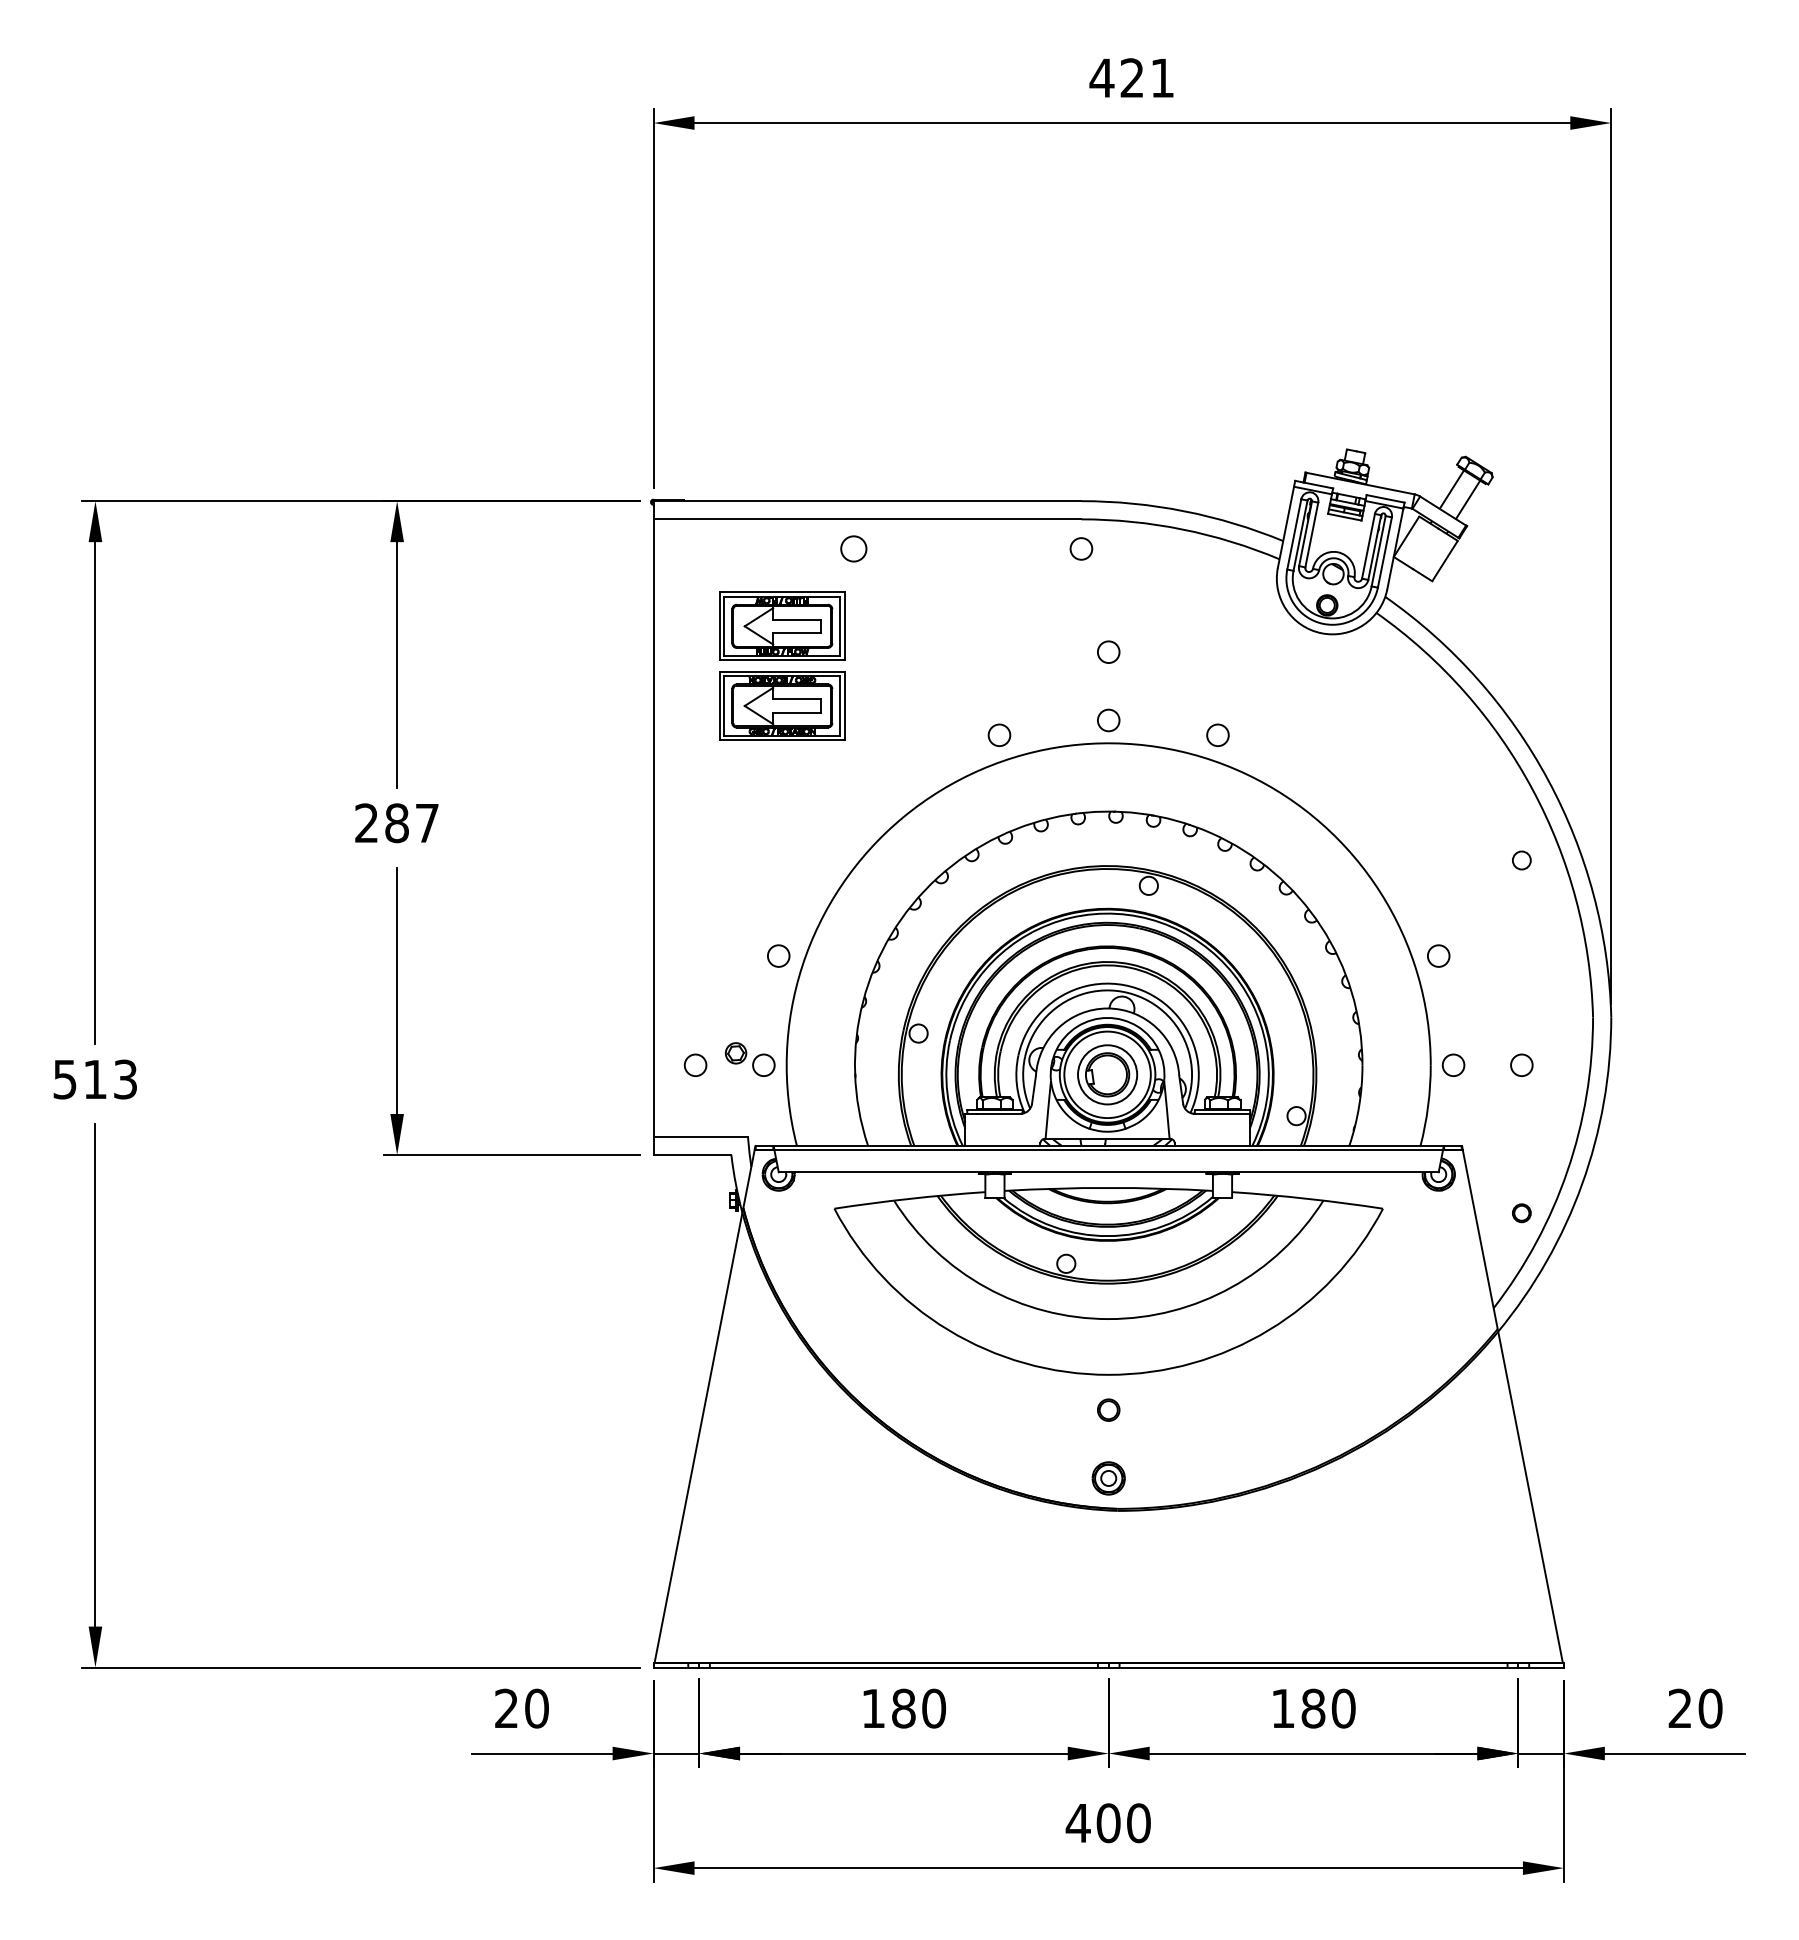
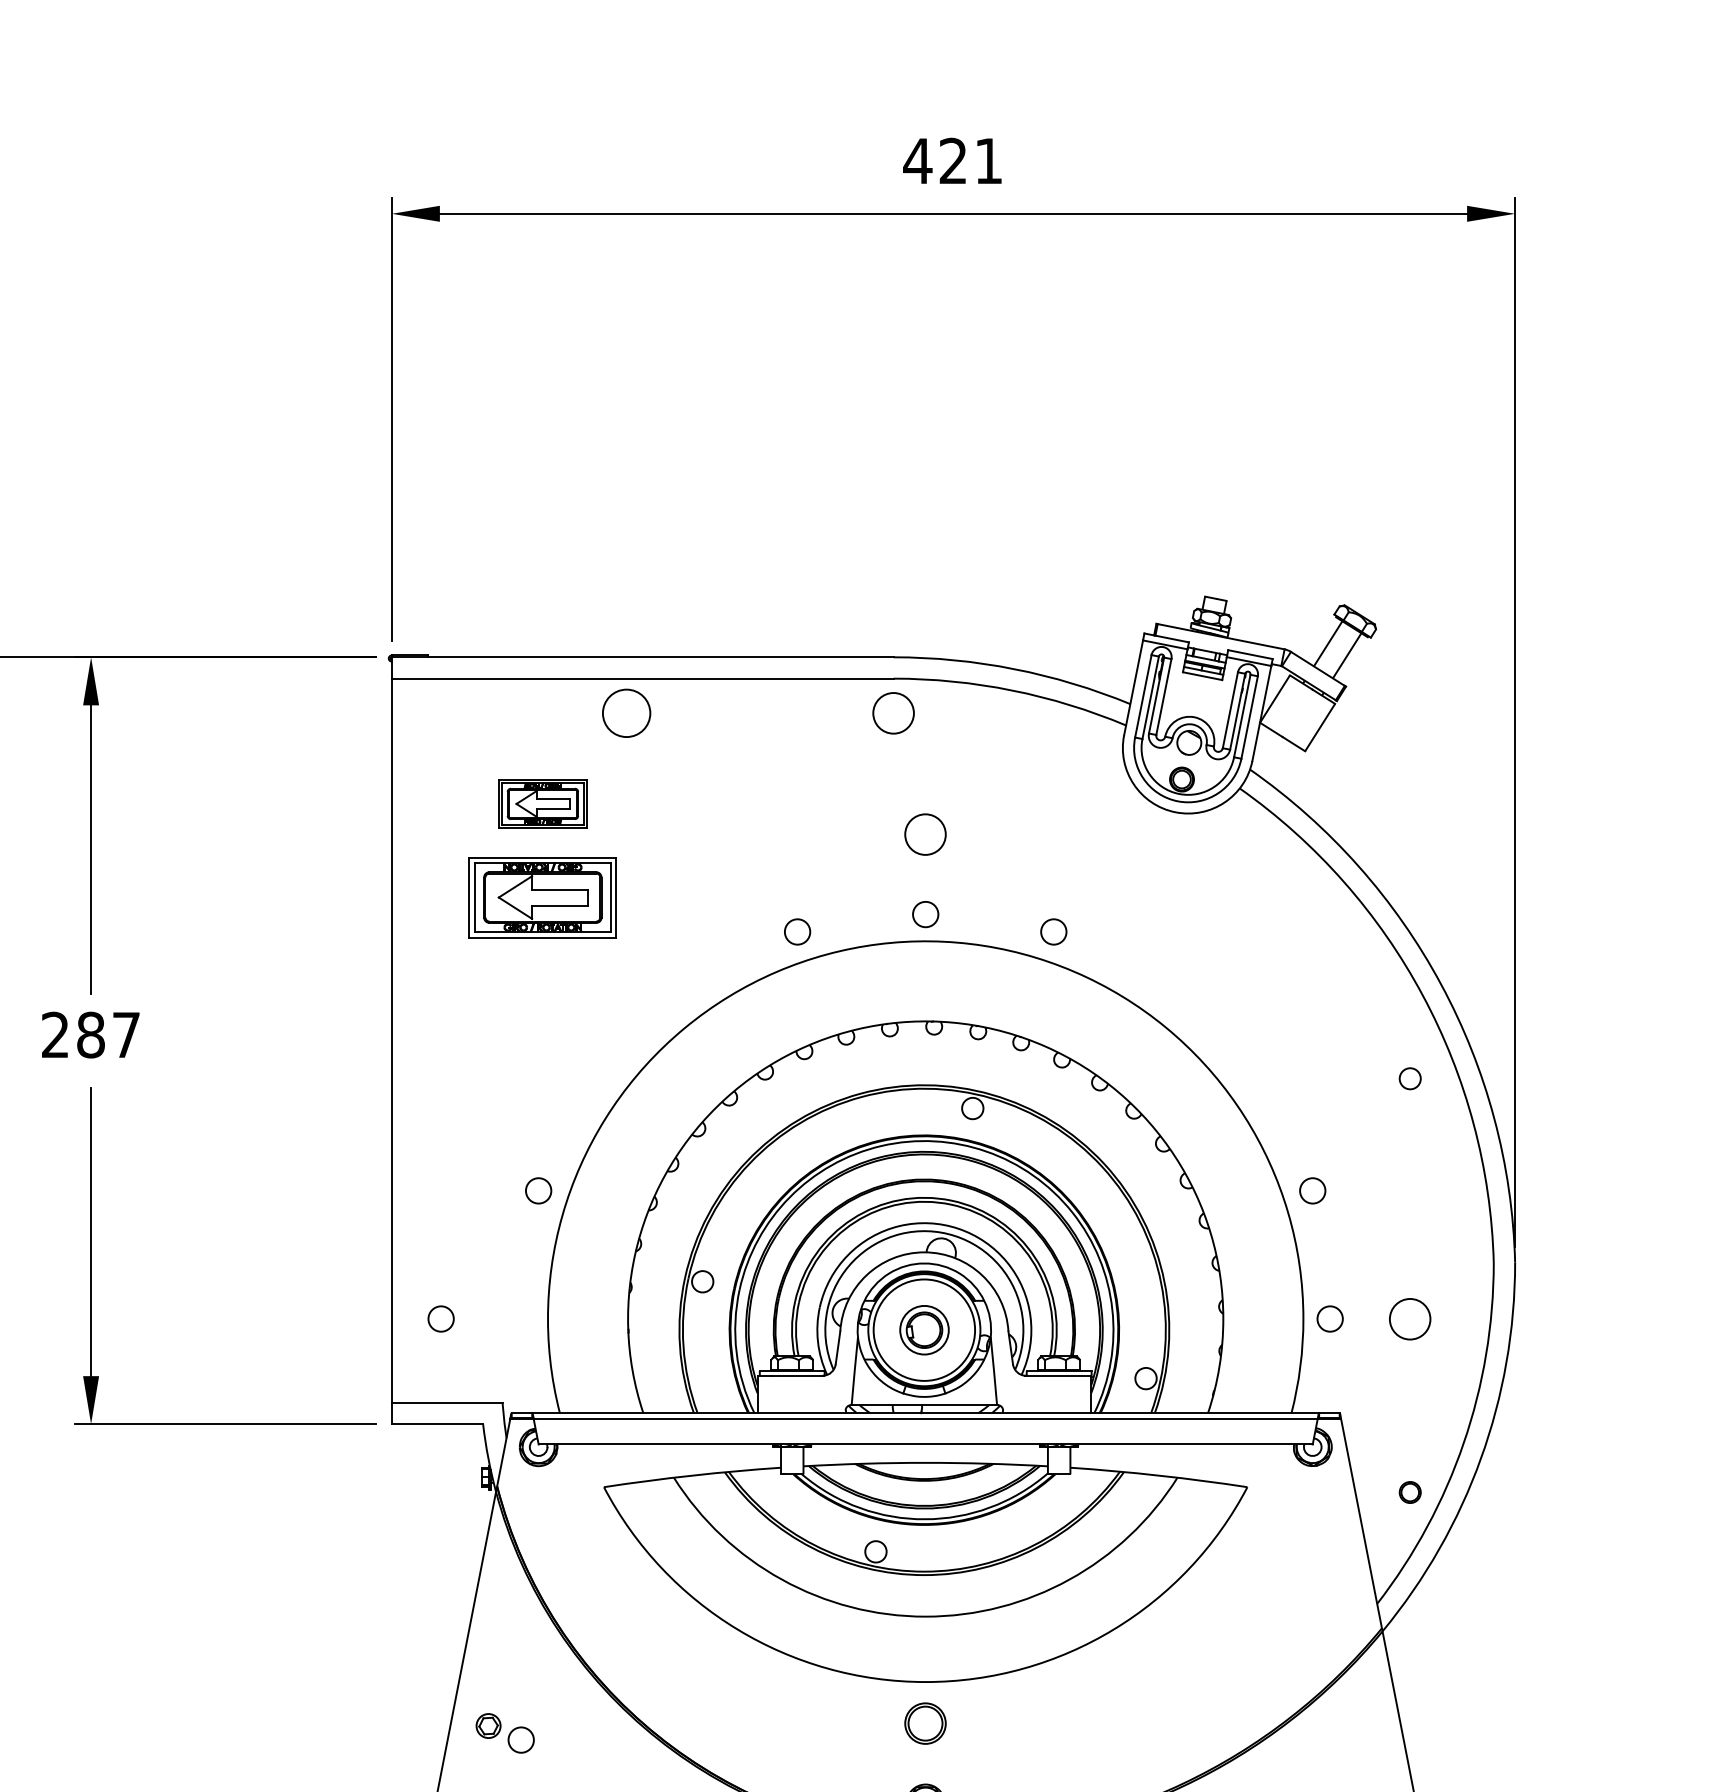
circle: (853, 548) -> (626, 712), size x1.6
circle: (1081, 548) -> (893, 712), size x1.6
part: (782, 625) -> (543, 803), size x0.6
circle: (1108, 651) -> (925, 833), size x1.6
part: (749, 1059) -> (504, 1733), moved
circle: (1521, 1064) -> (1409, 1318), size x1.6
part: (1107, 1074) -> (924, 1329), size x0.7
part: (1108, 1409) -> (925, 1722), size x1.6

